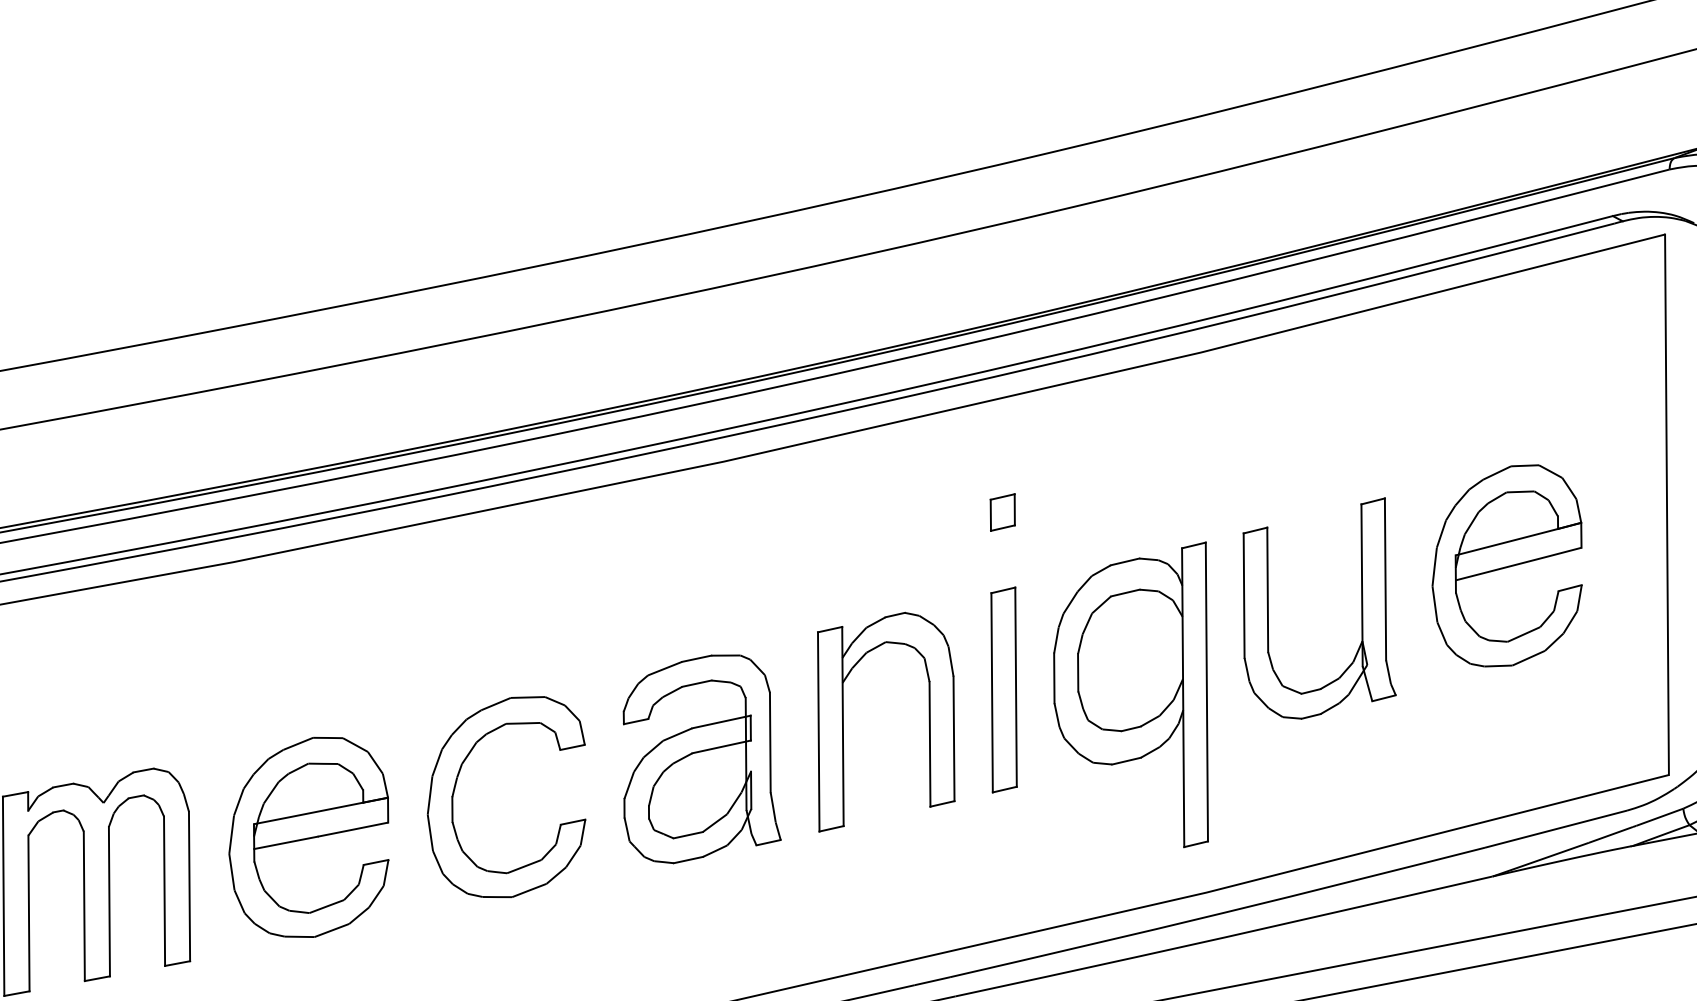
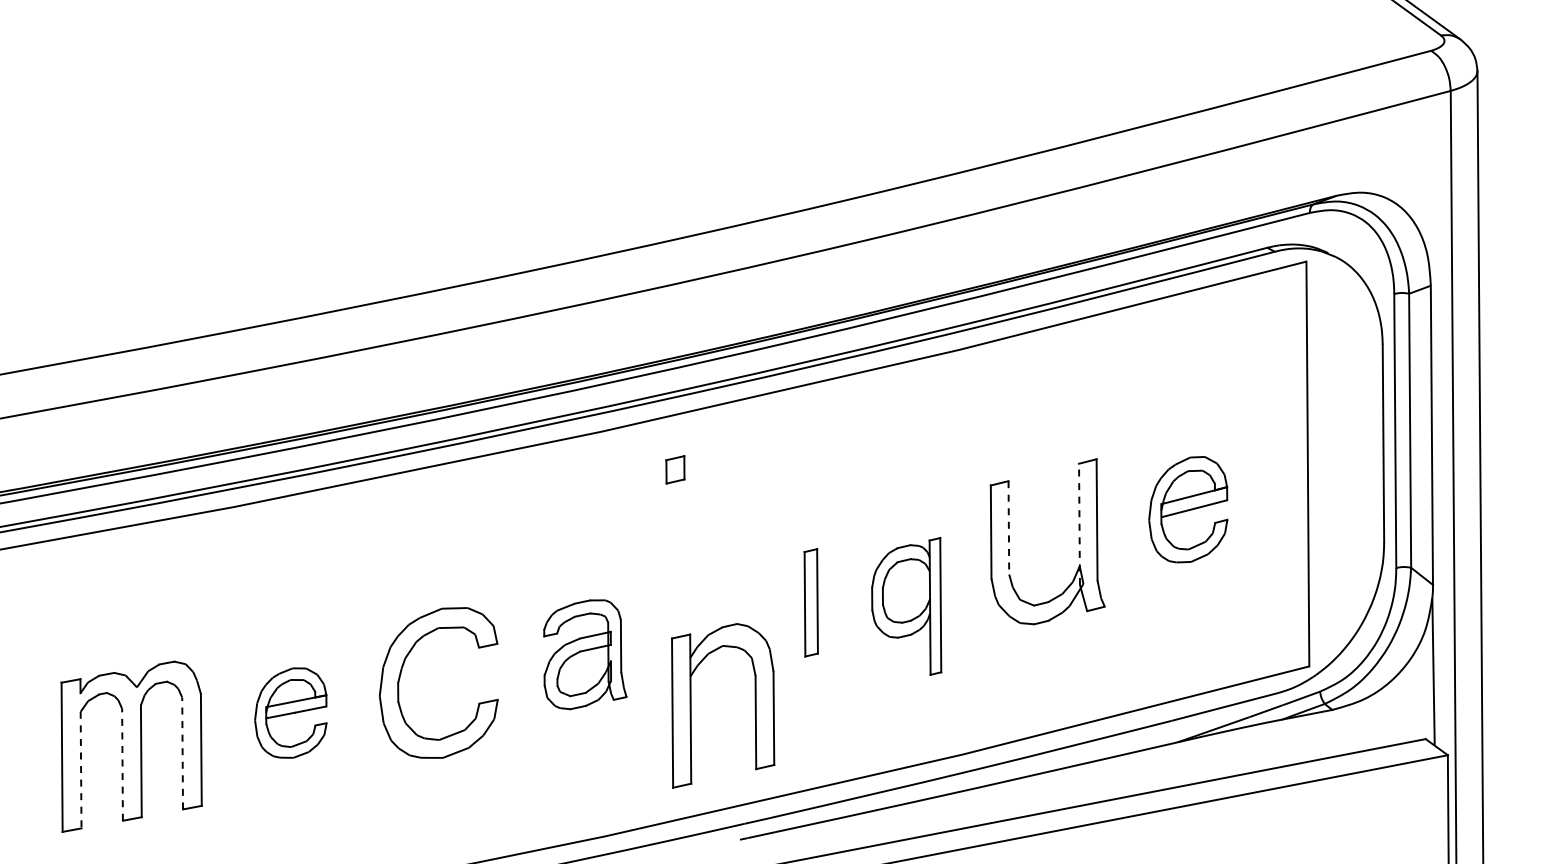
part: (1002, 512) -> (675, 469), moved
part: (1507, 565) -> (1188, 509), size x0.7
line: (1362, 585) -> (1079, 524), solid -> dashed
line: (1267, 589) -> (1008, 527), solid -> dashed
part: (1002, 689) -> (810, 602), size x0.7
part: (1131, 694) -> (906, 606), size x0.6
part: (928, 721) -> (754, 705), moved
part: (702, 759) -> (585, 654), size x0.7
part: (308, 836) -> (290, 712), size x0.6
line: (164, 891) -> (182, 753), solid -> dashed
line: (84, 905) -> (122, 764), solid -> dashed
line: (29, 913) -> (81, 770), solid -> dashed

